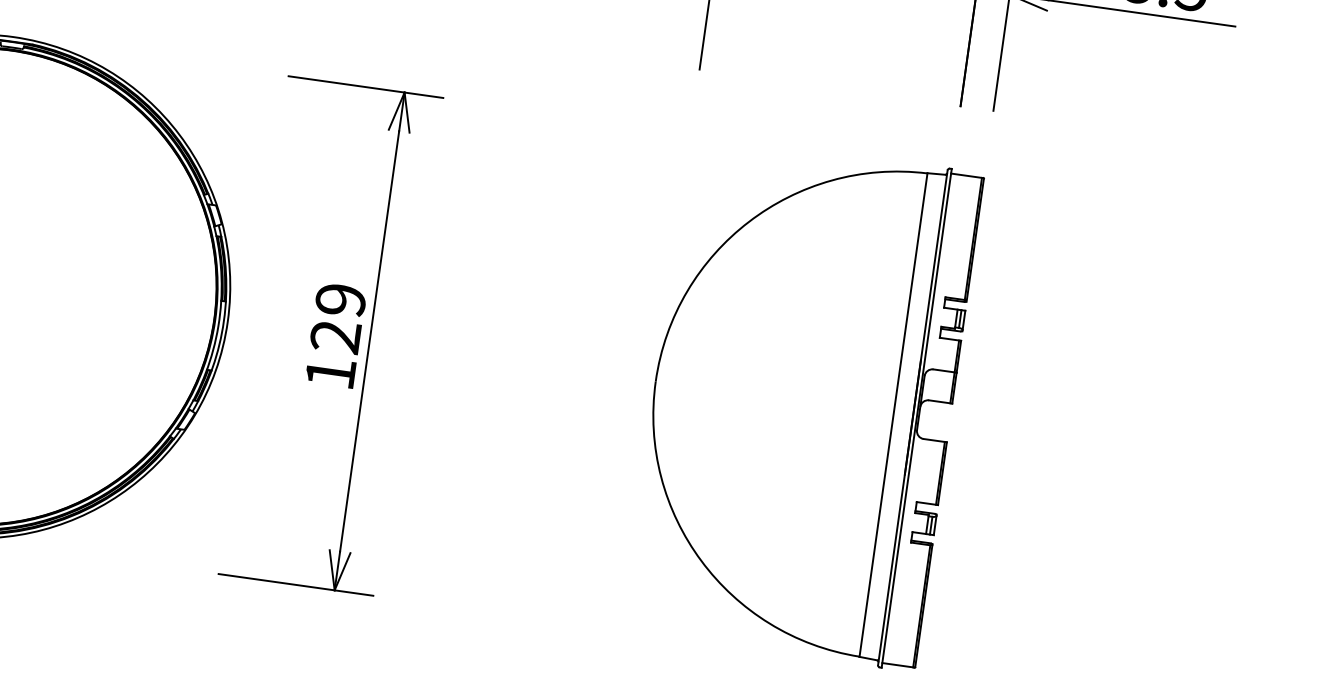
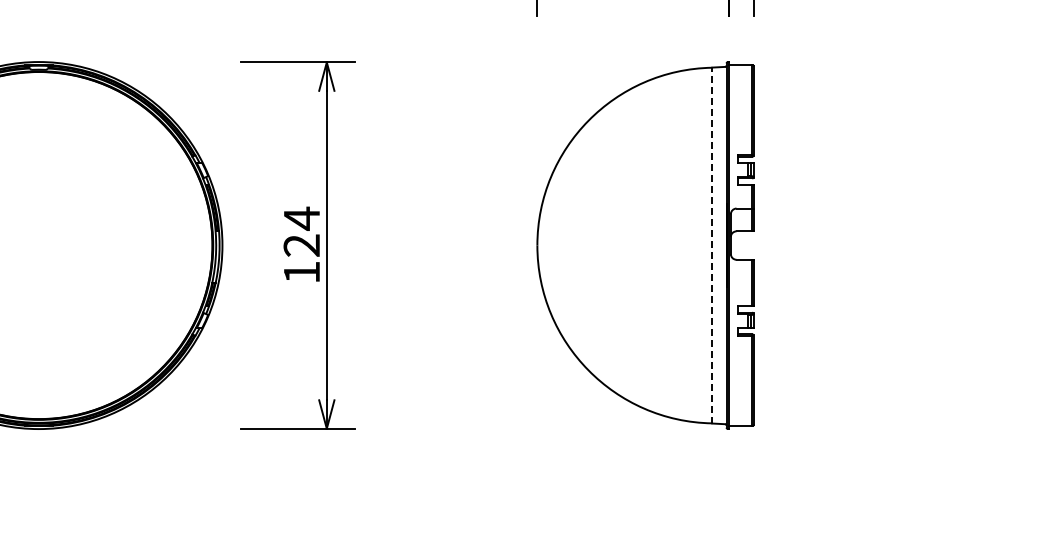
text: (340, 299) -> (301, 218), 129 -> 124
line: (893, 414) -> (712, 245), solid -> dashed

